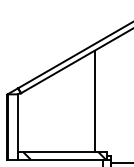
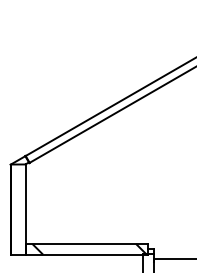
line: (94, 100) -> (131, 173), removed

